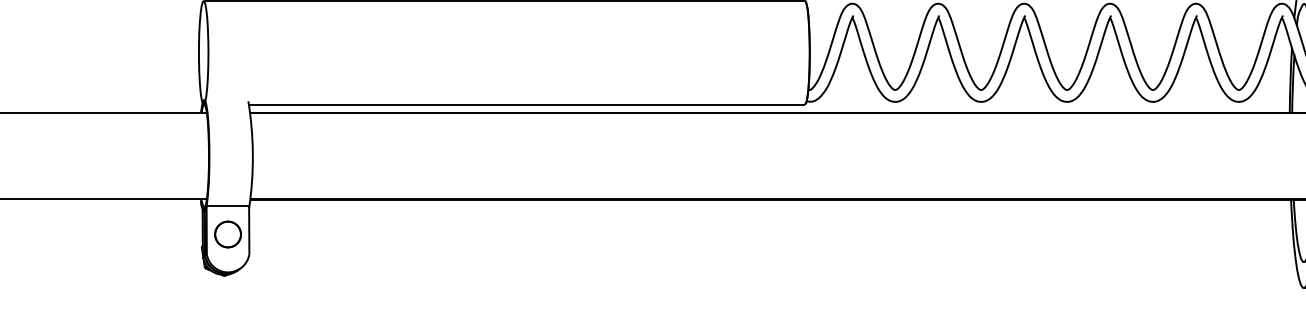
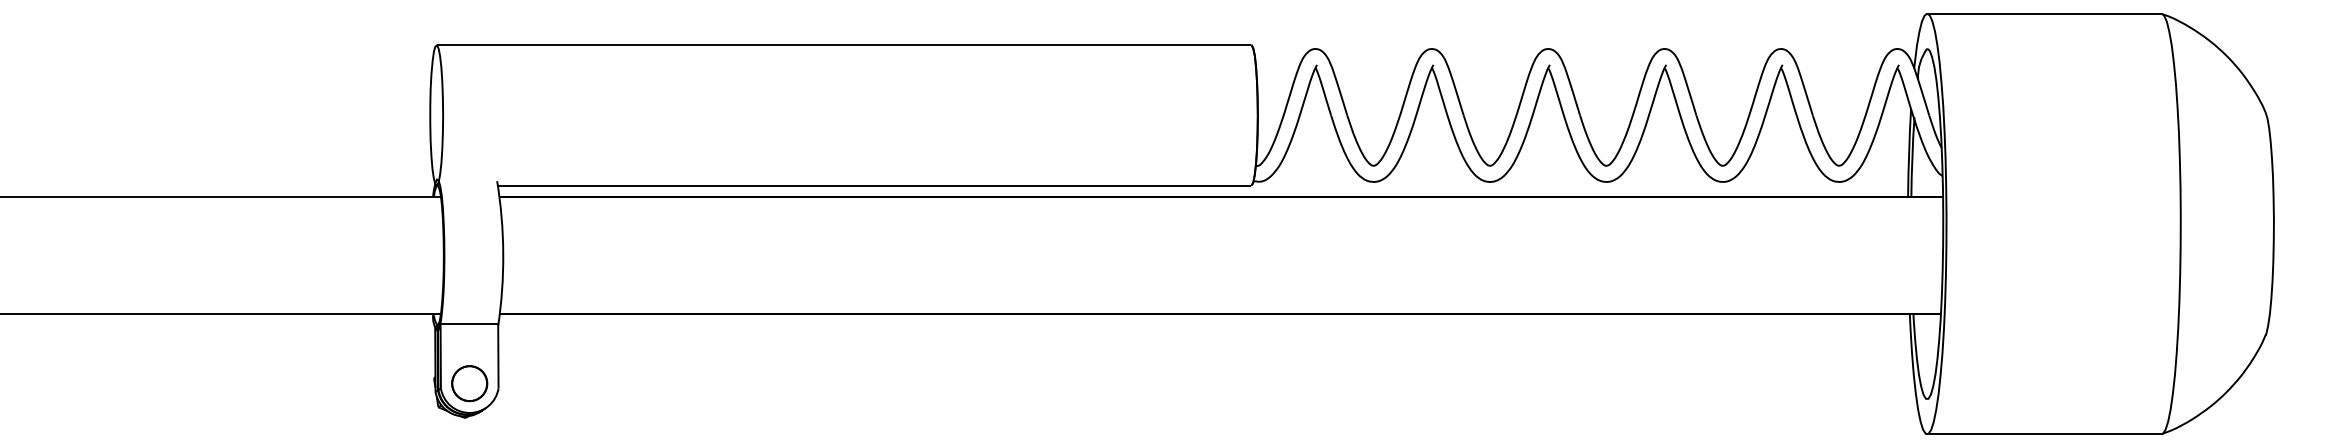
part: (227, 234) -> (469, 383), moved

